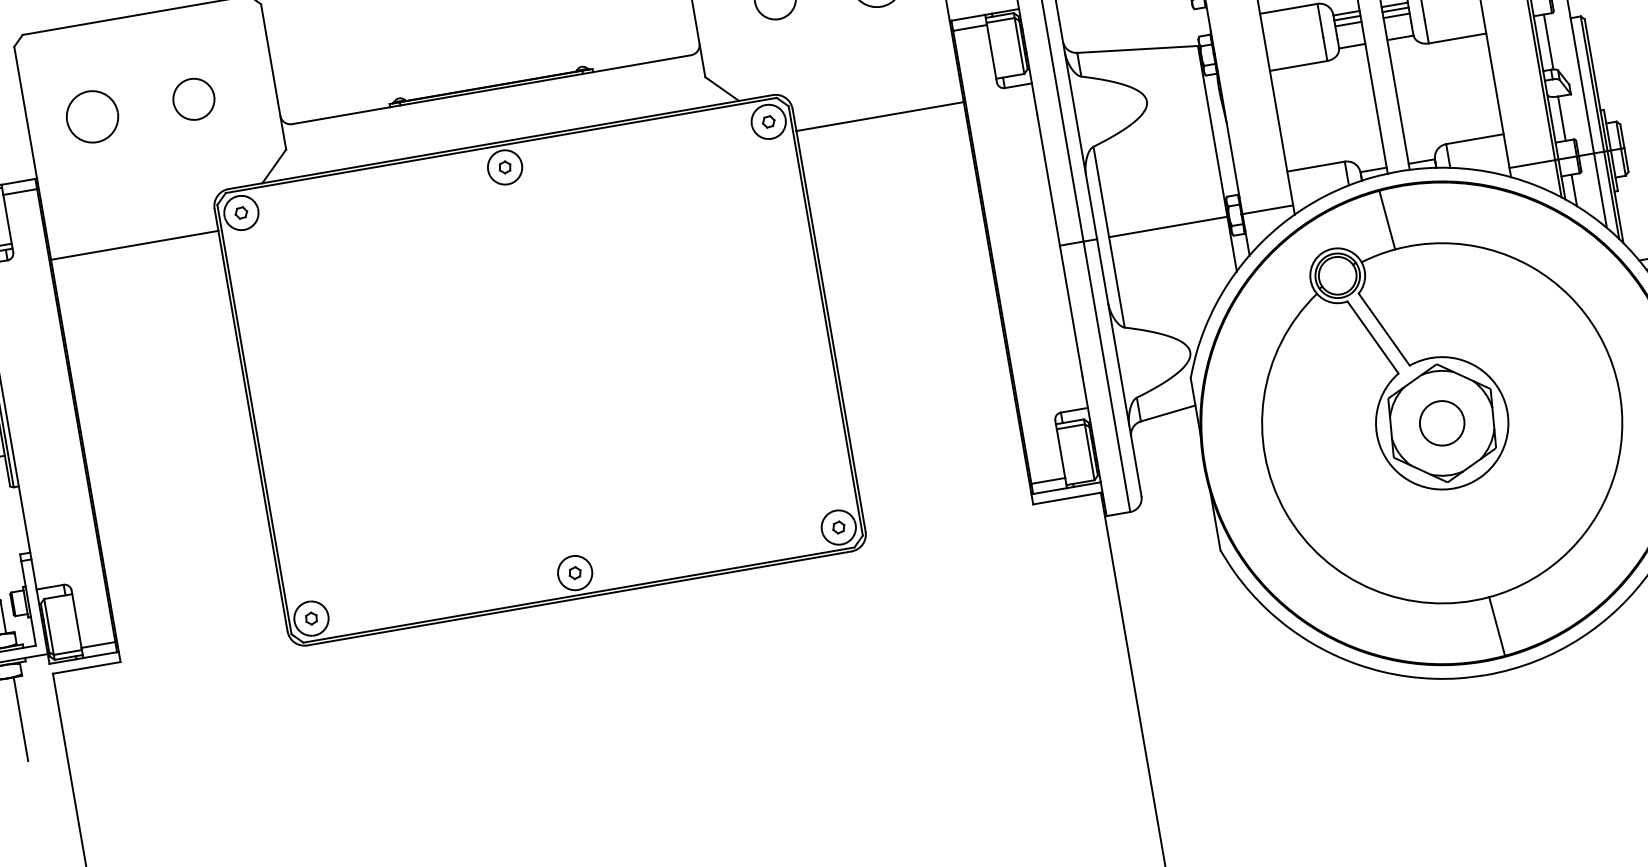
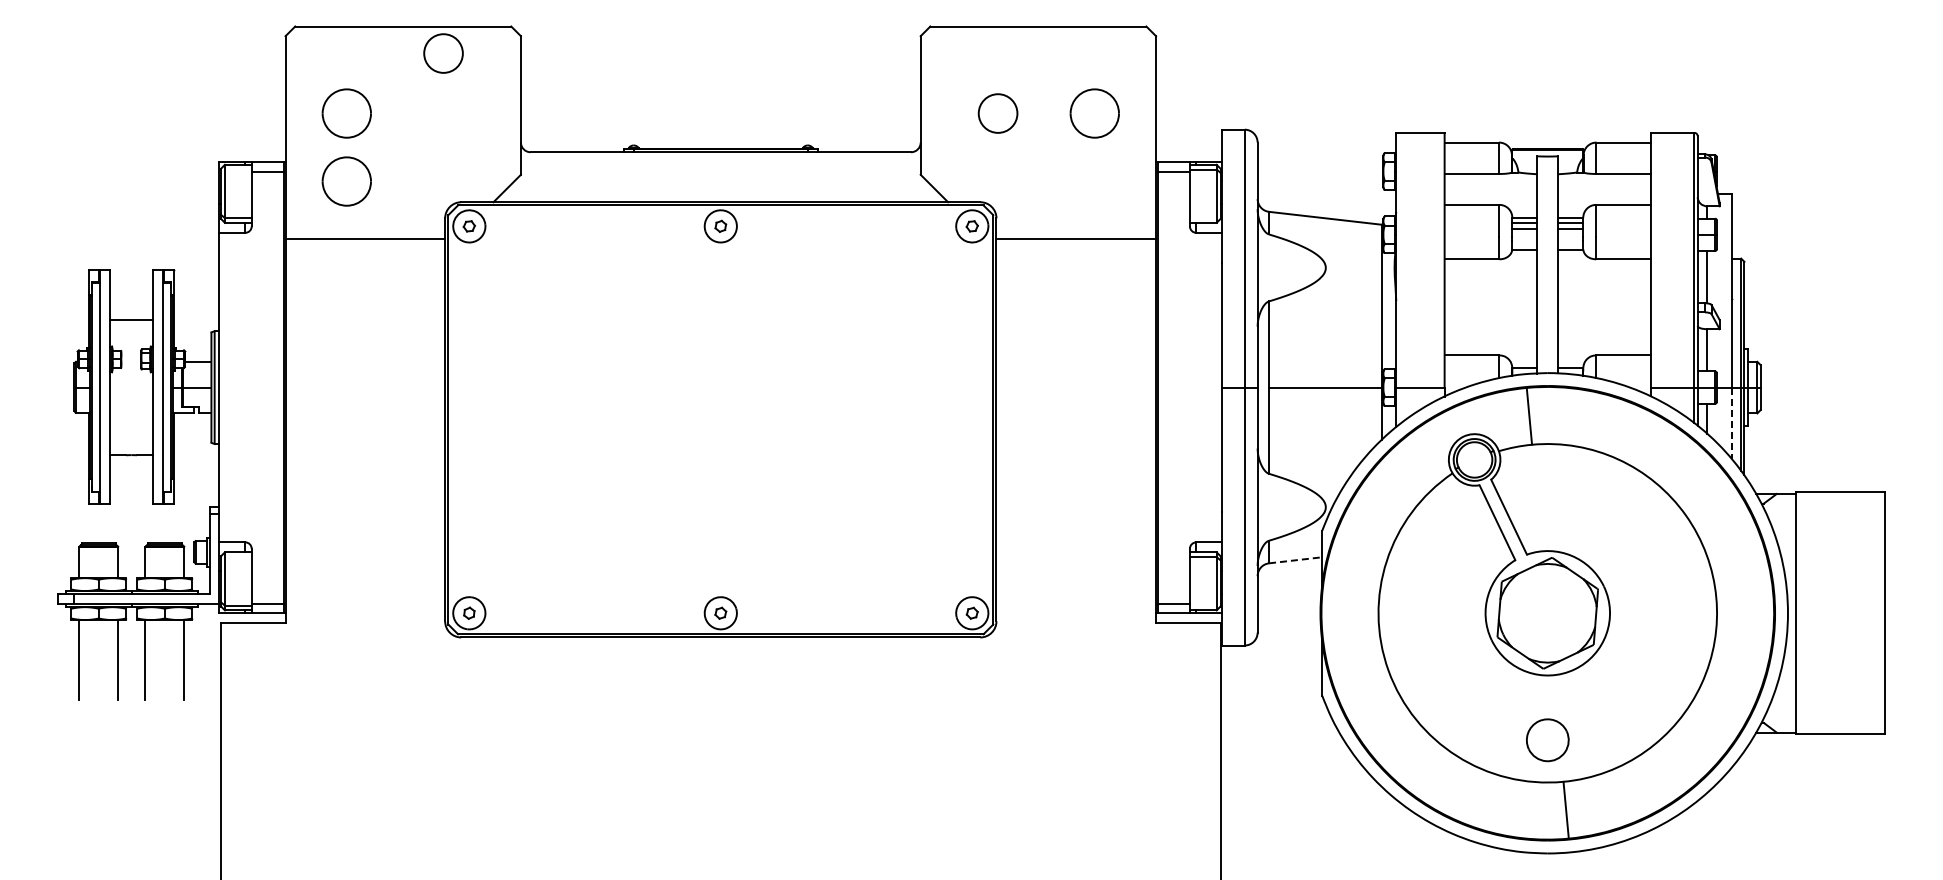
circle: (193, 99) -> (443, 53), moved
part: (104, 188) -> (346, 181), added
line: (1600, 191) -> (1731, 423), solid -> dashed
line: (1168, 413) -> (1295, 560), solid -> dashed
part: (1441, 423) -> (1547, 740), moved

